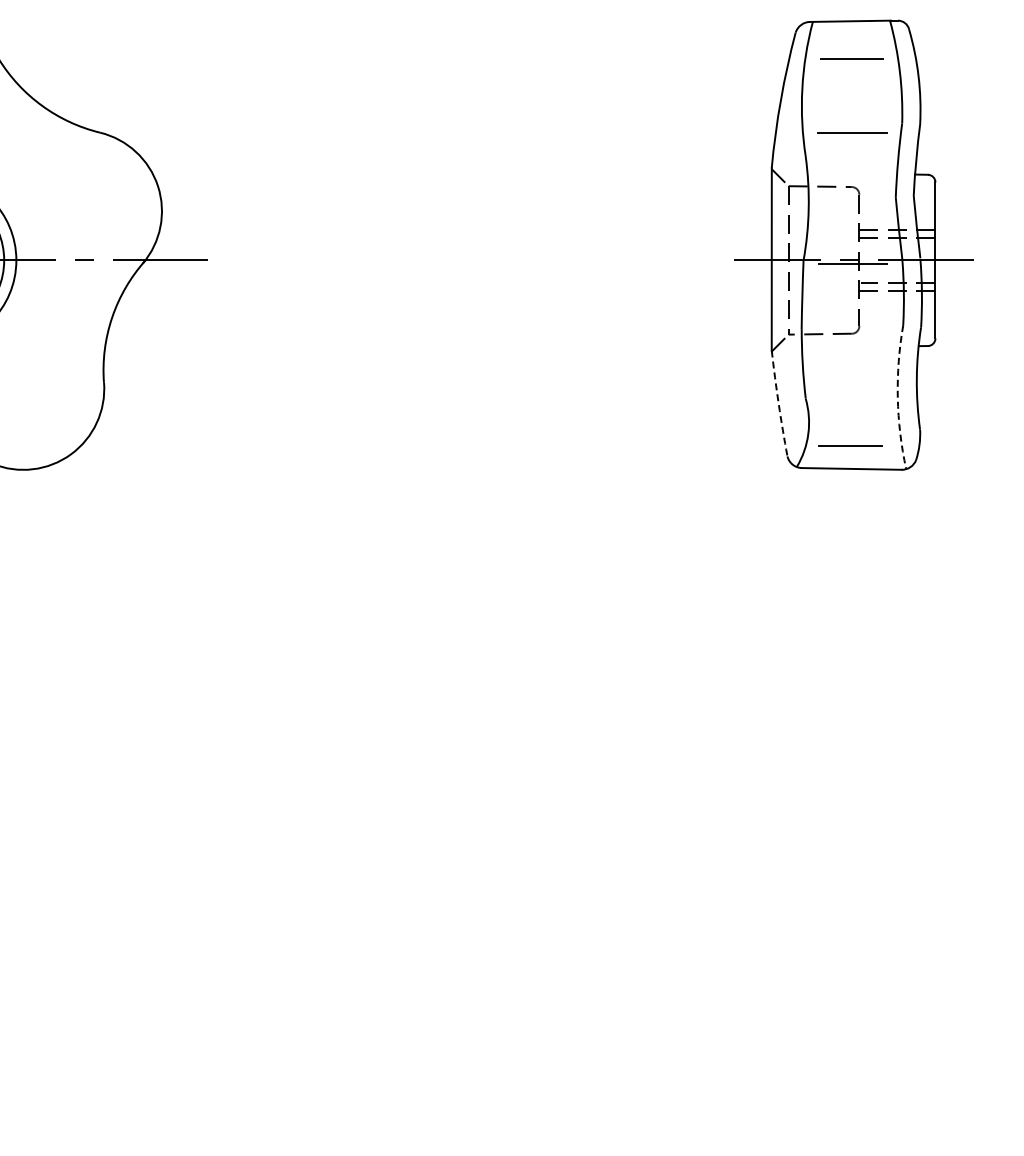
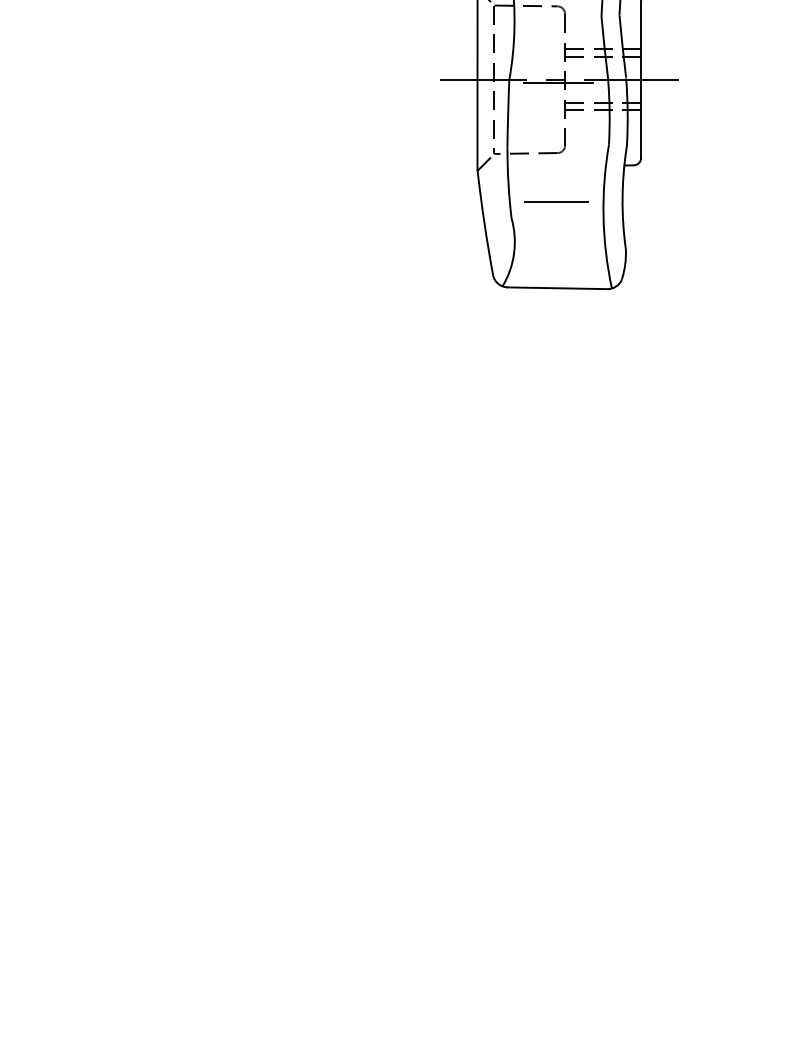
arc: (897, 397) -> (603, 216), dashed -> solid
arc: (778, 403) -> (484, 222), dashed -> solid
line: (850, 445) -> (556, 201), moved

